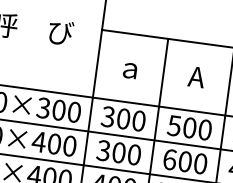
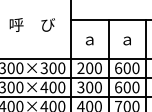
text: (195, 77) -> (126, 39), A -> ａ
text: (107, 117) -> (80, 68), 300 -> 200
text: (174, 126) -> (118, 68), 500 -> 600

